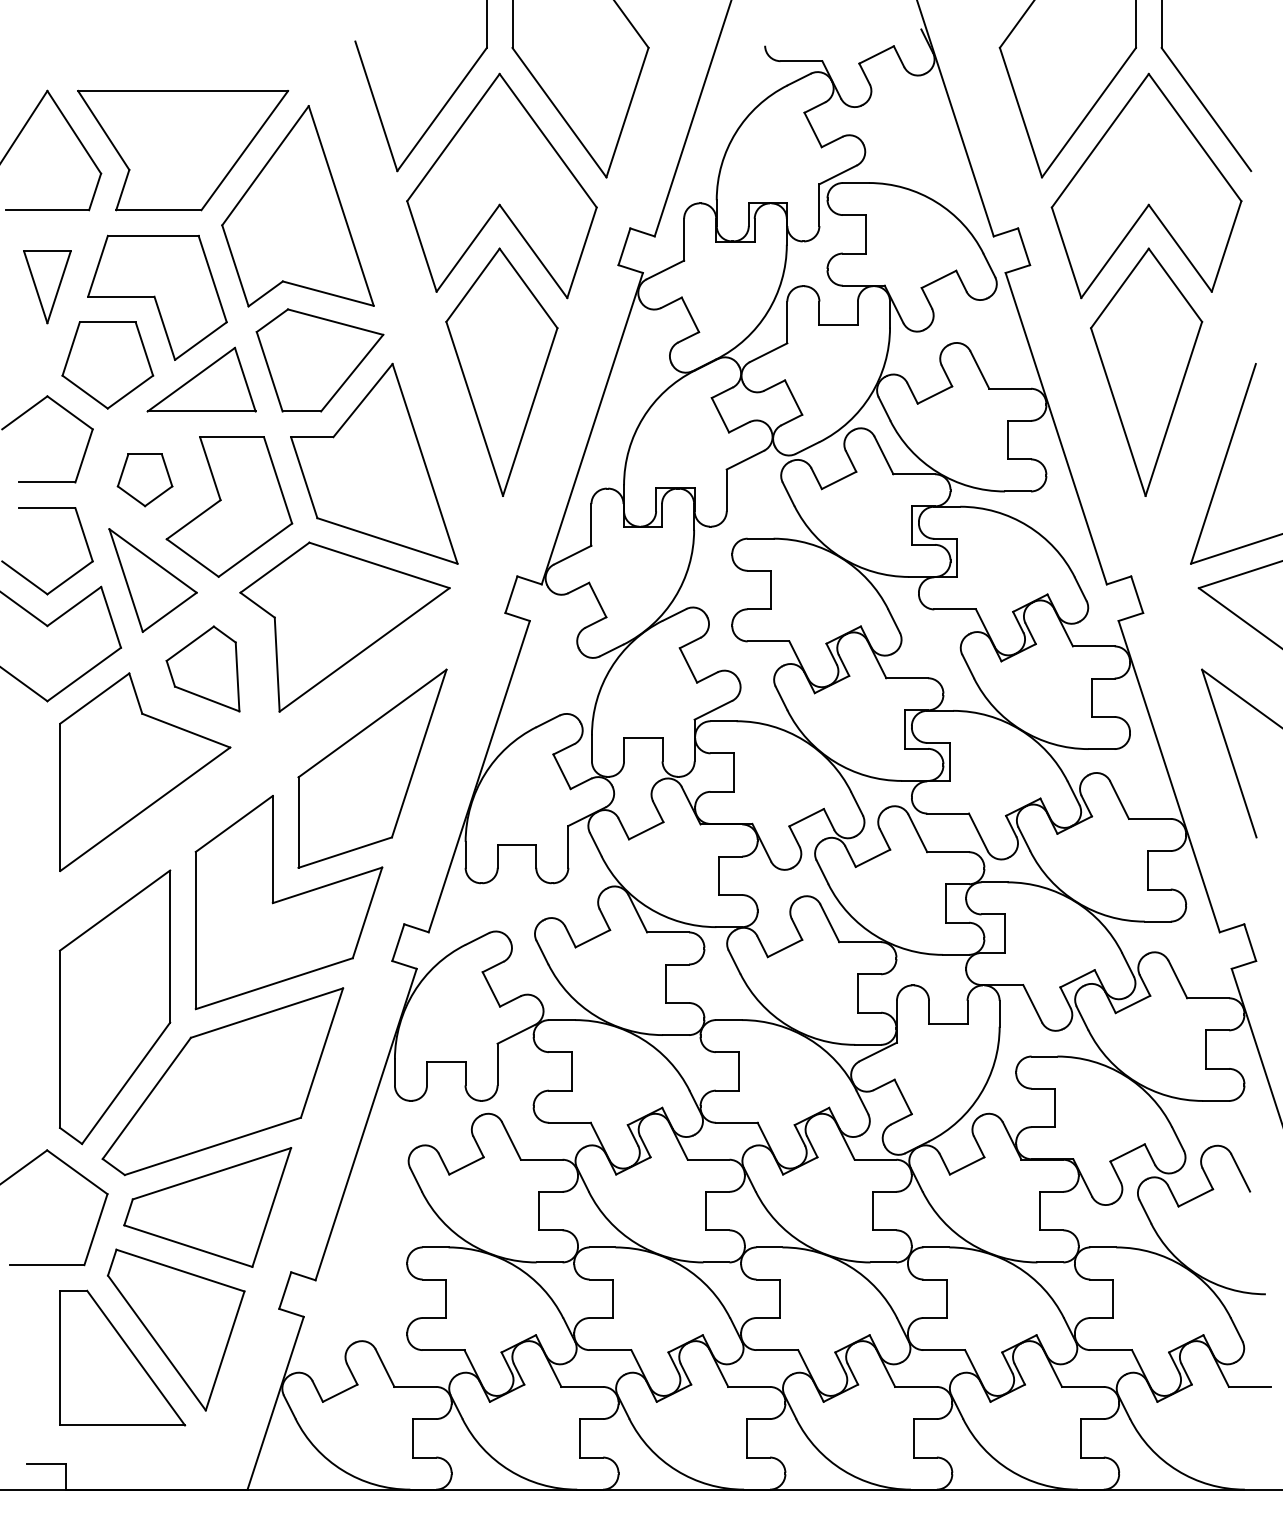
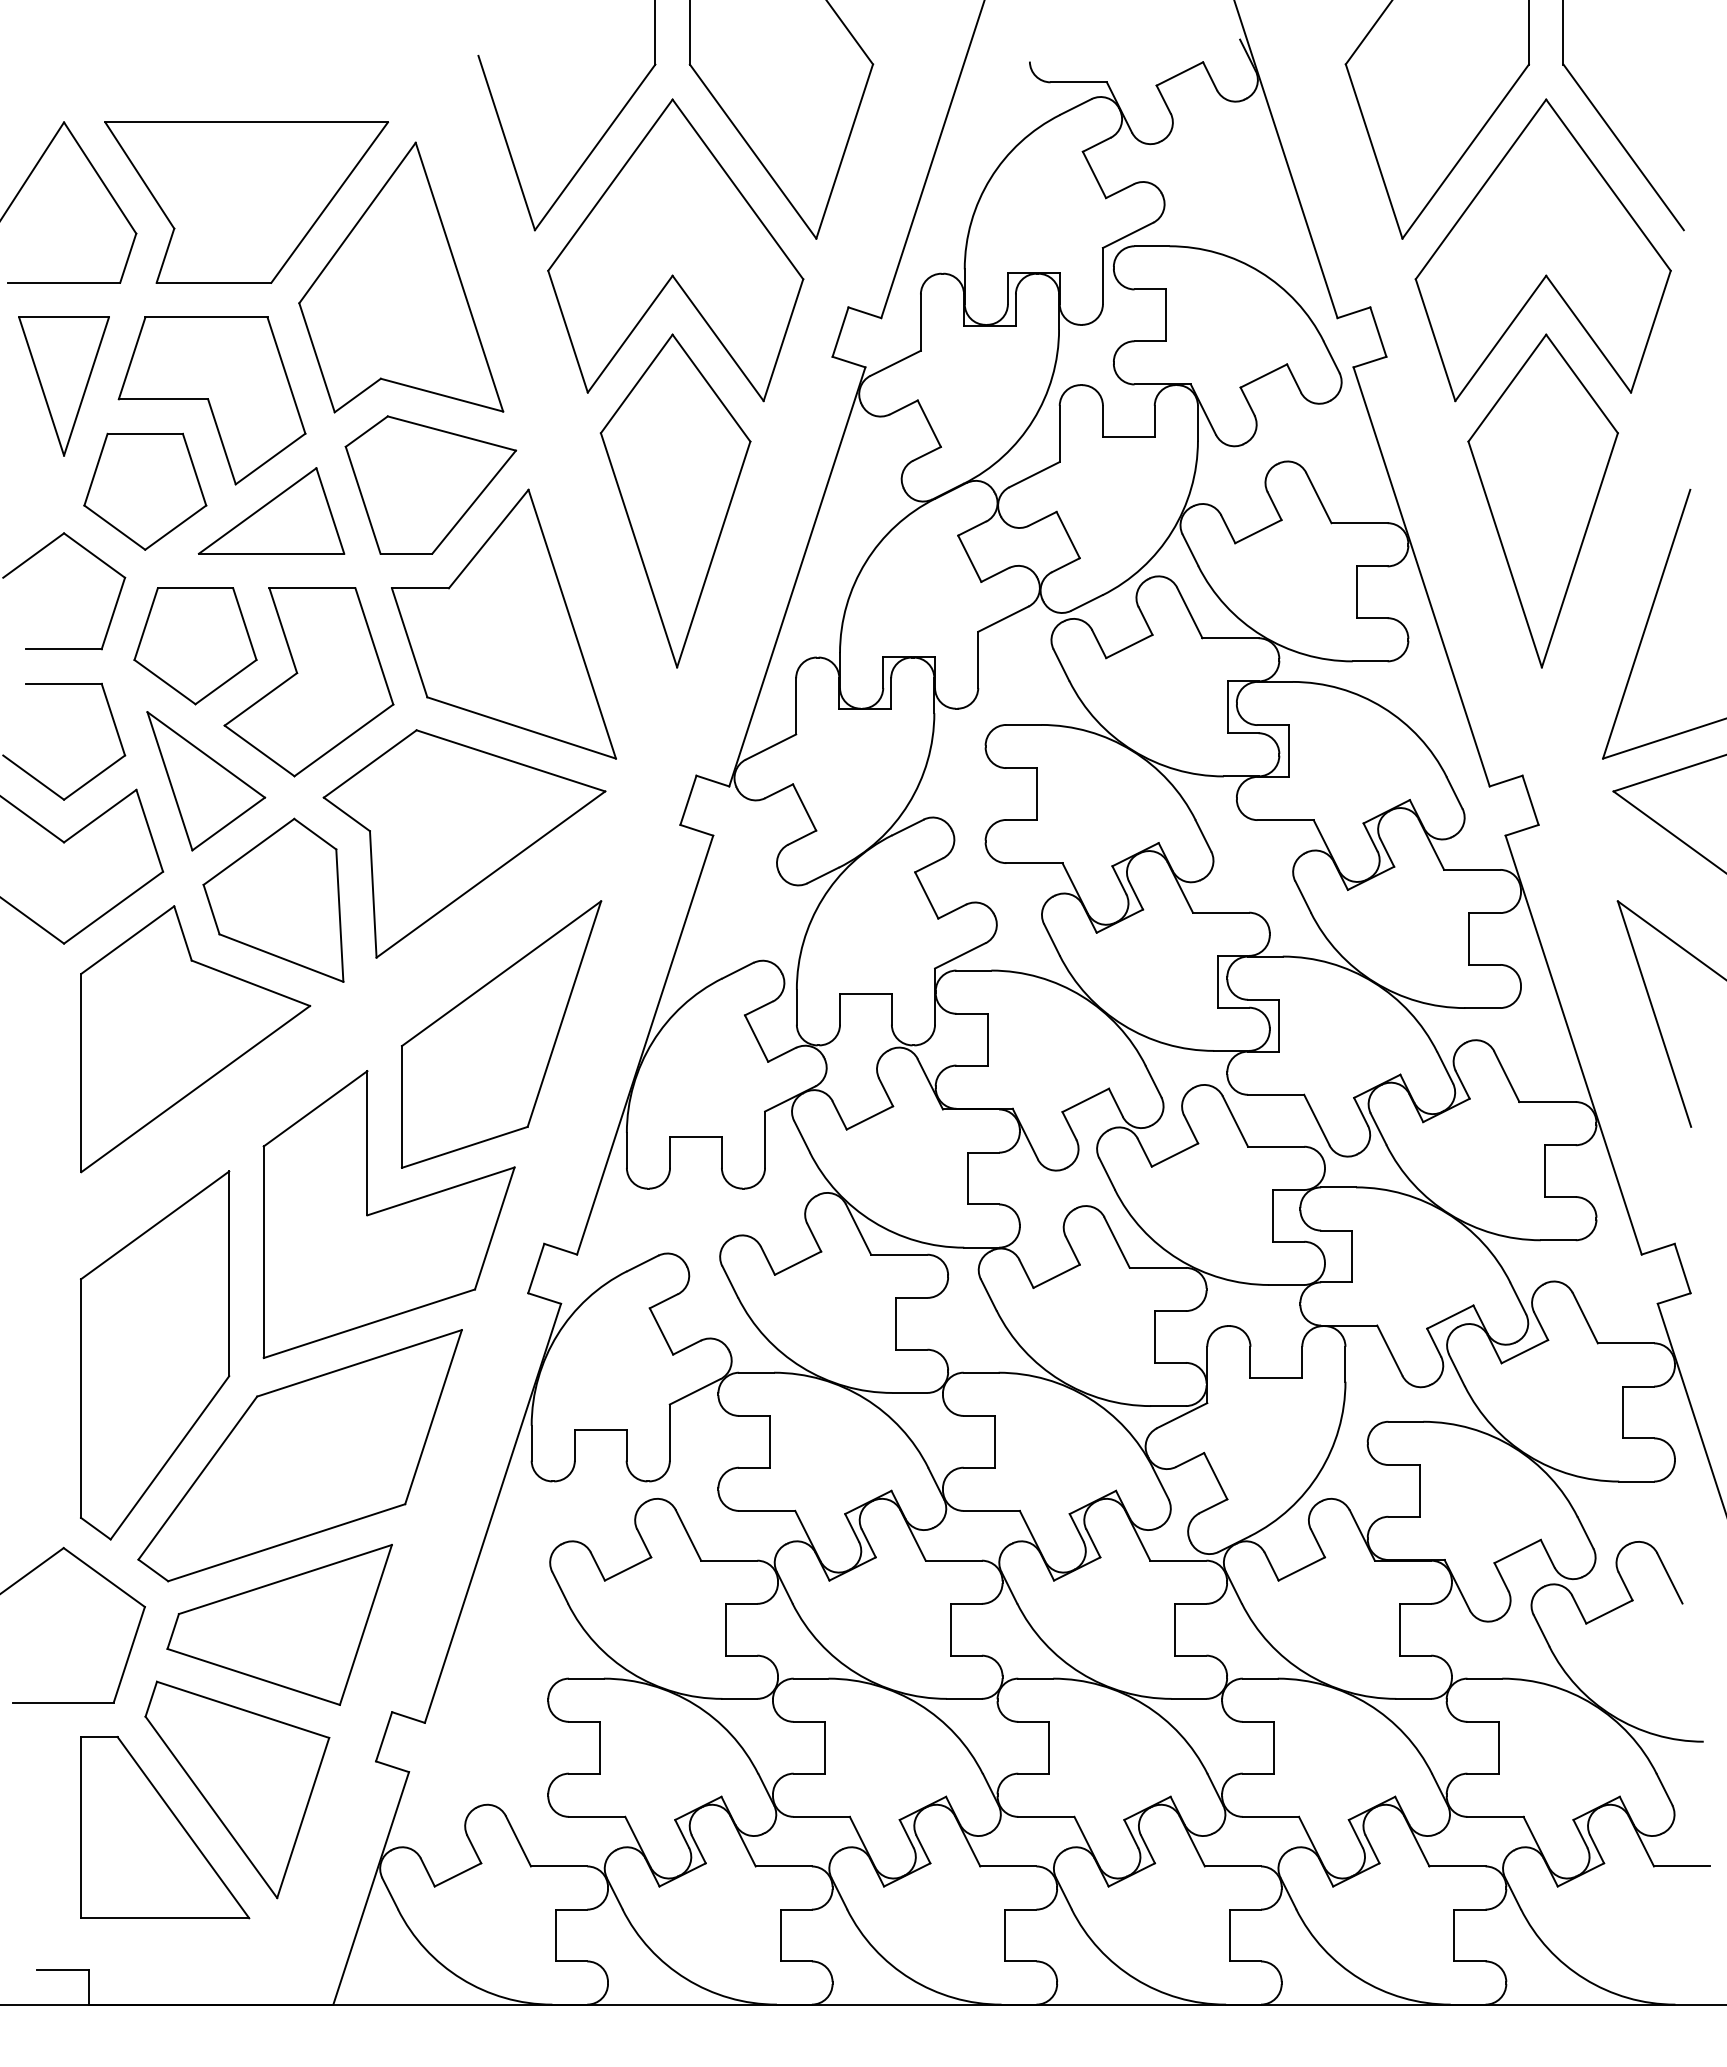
part: (47, 287) -> (63, 386), size x1.43
part: (145, 480) -> (195, 646), size x1.67
part: (203, 668) -> (273, 899), size x1.43

